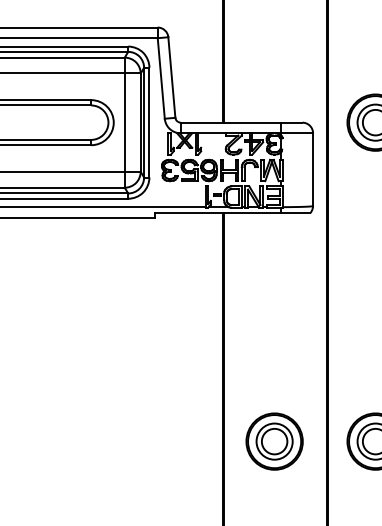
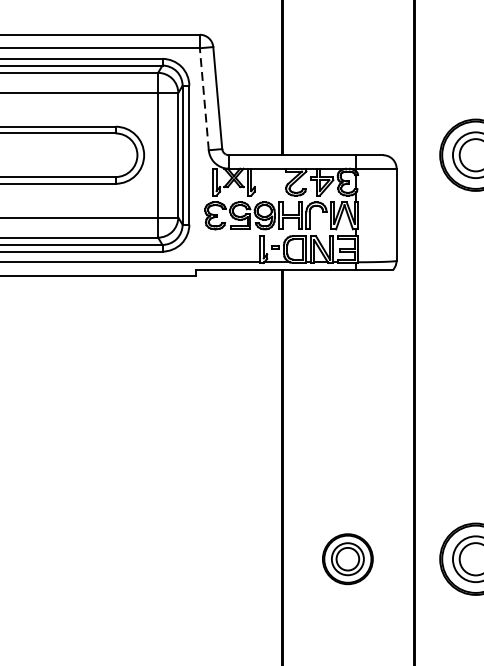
line: (161, 77) -> (204, 98), solid -> dashed
part: (274, 441) -> (347, 559), size x0.7

